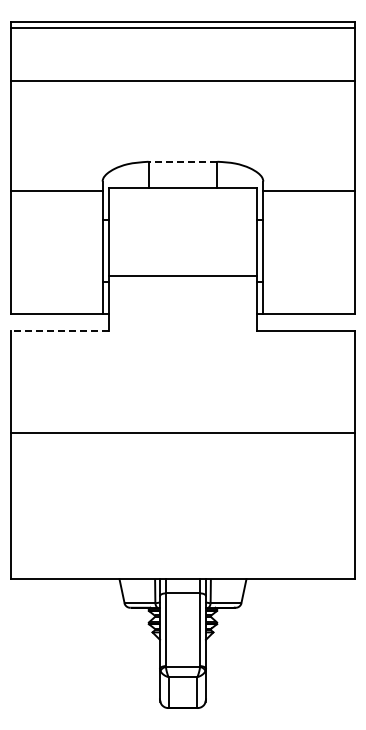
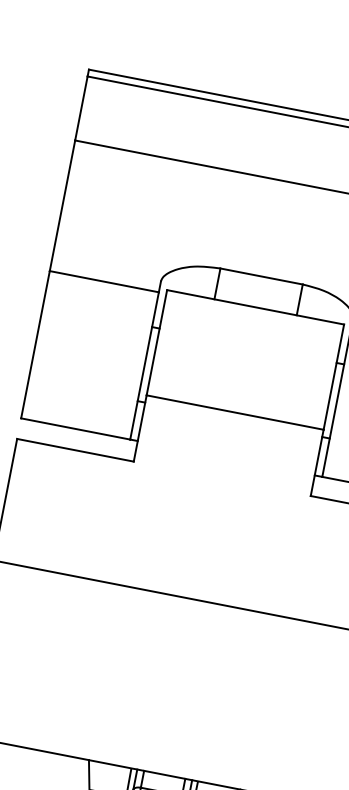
line: (182, 161) -> (261, 276), dashed -> solid
line: (60, 331) -> (75, 450), dashed -> solid

